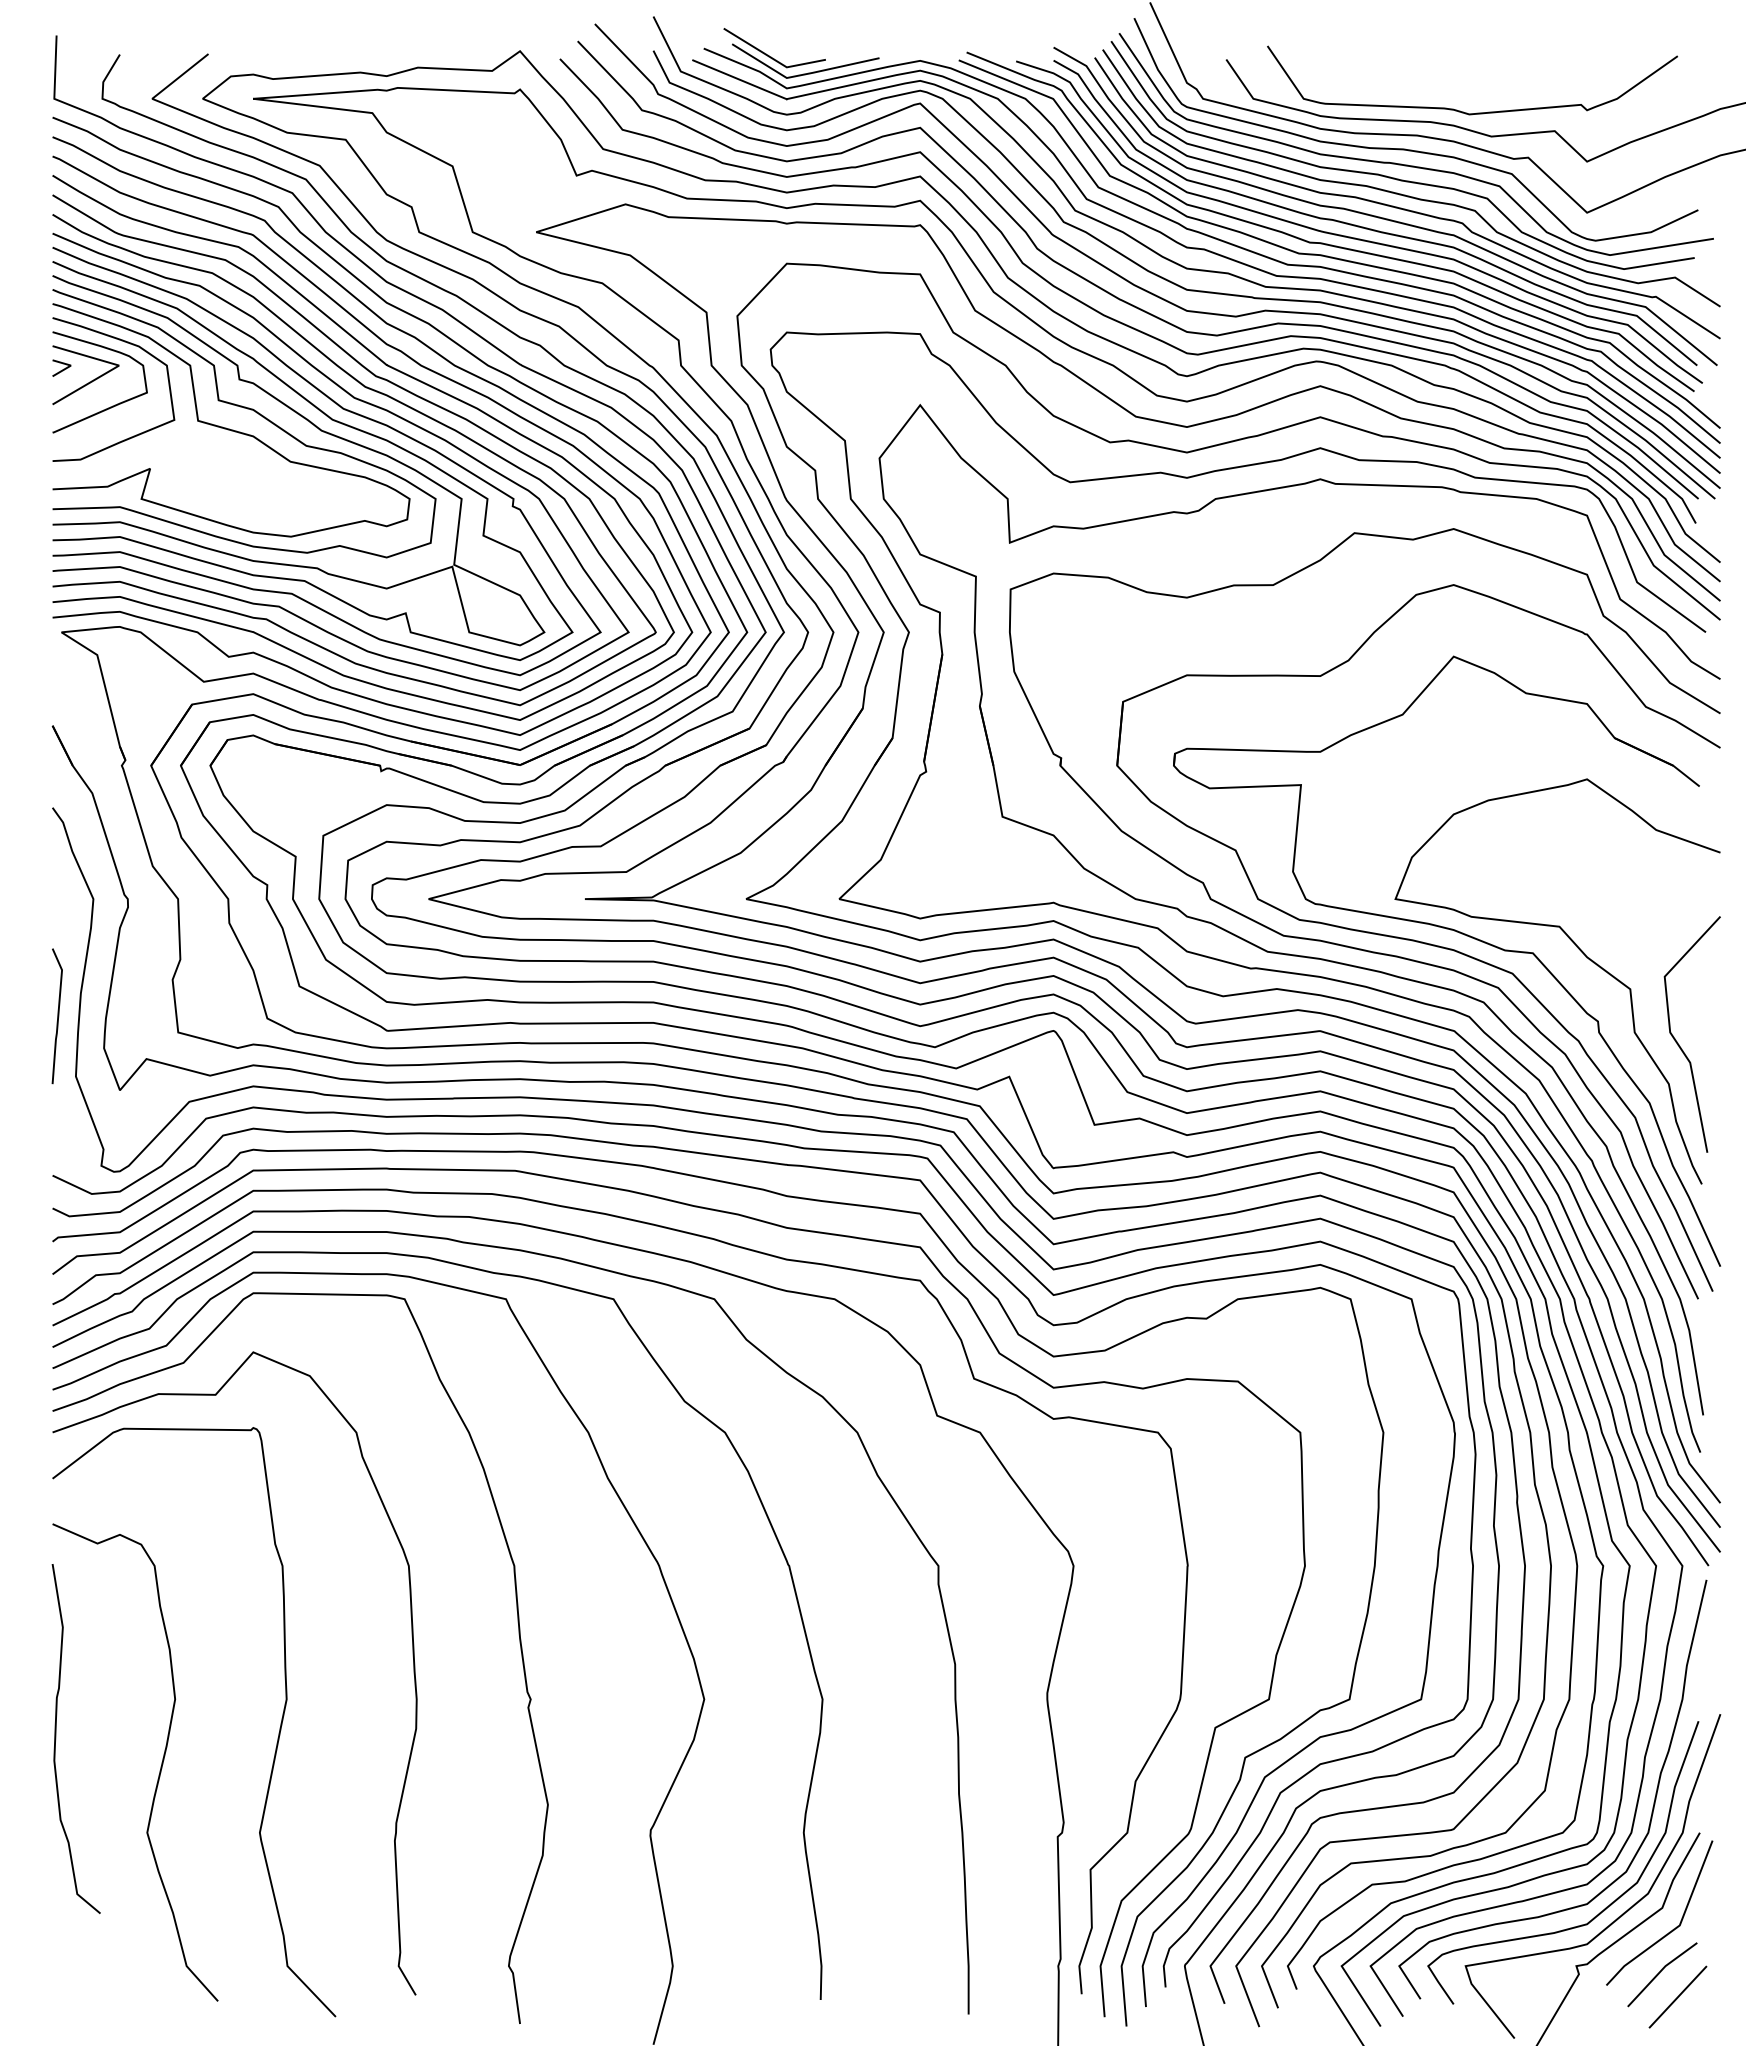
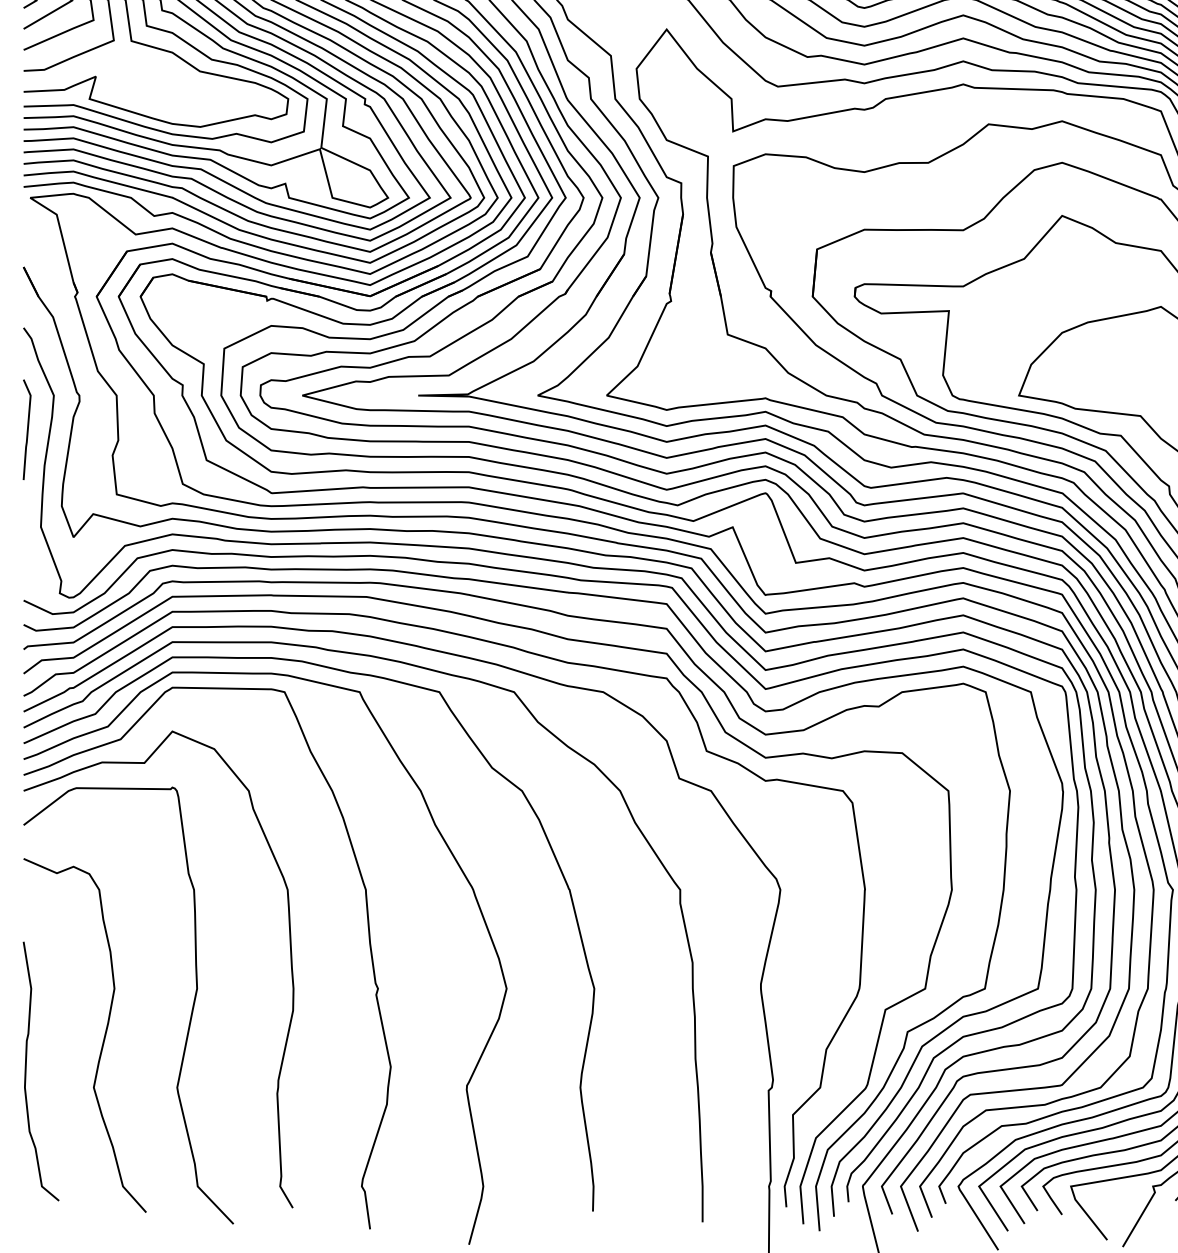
line: (57, 1016) -> (27, 429), moved
curve: (56, 1738) -> (26, 1071), moved

